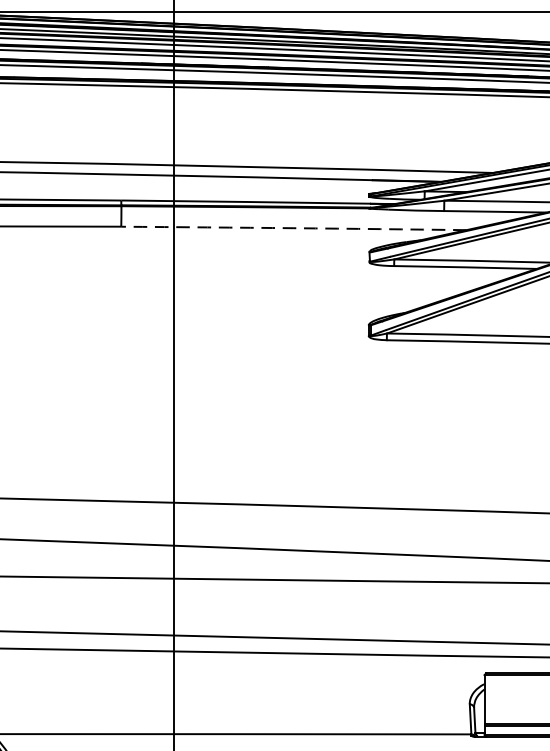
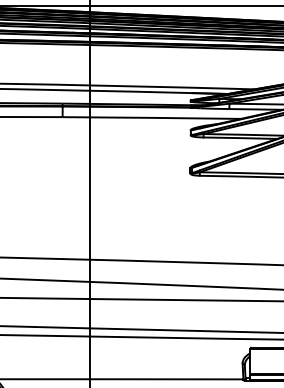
arc: (293, 227) -> (151, 117), dashed -> solid

